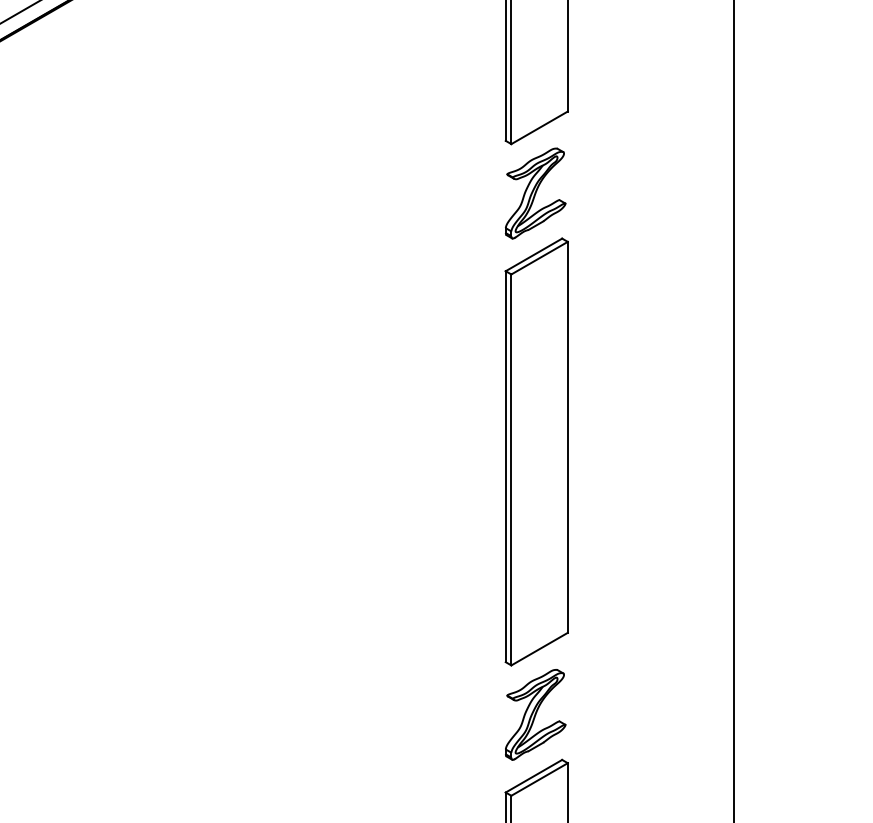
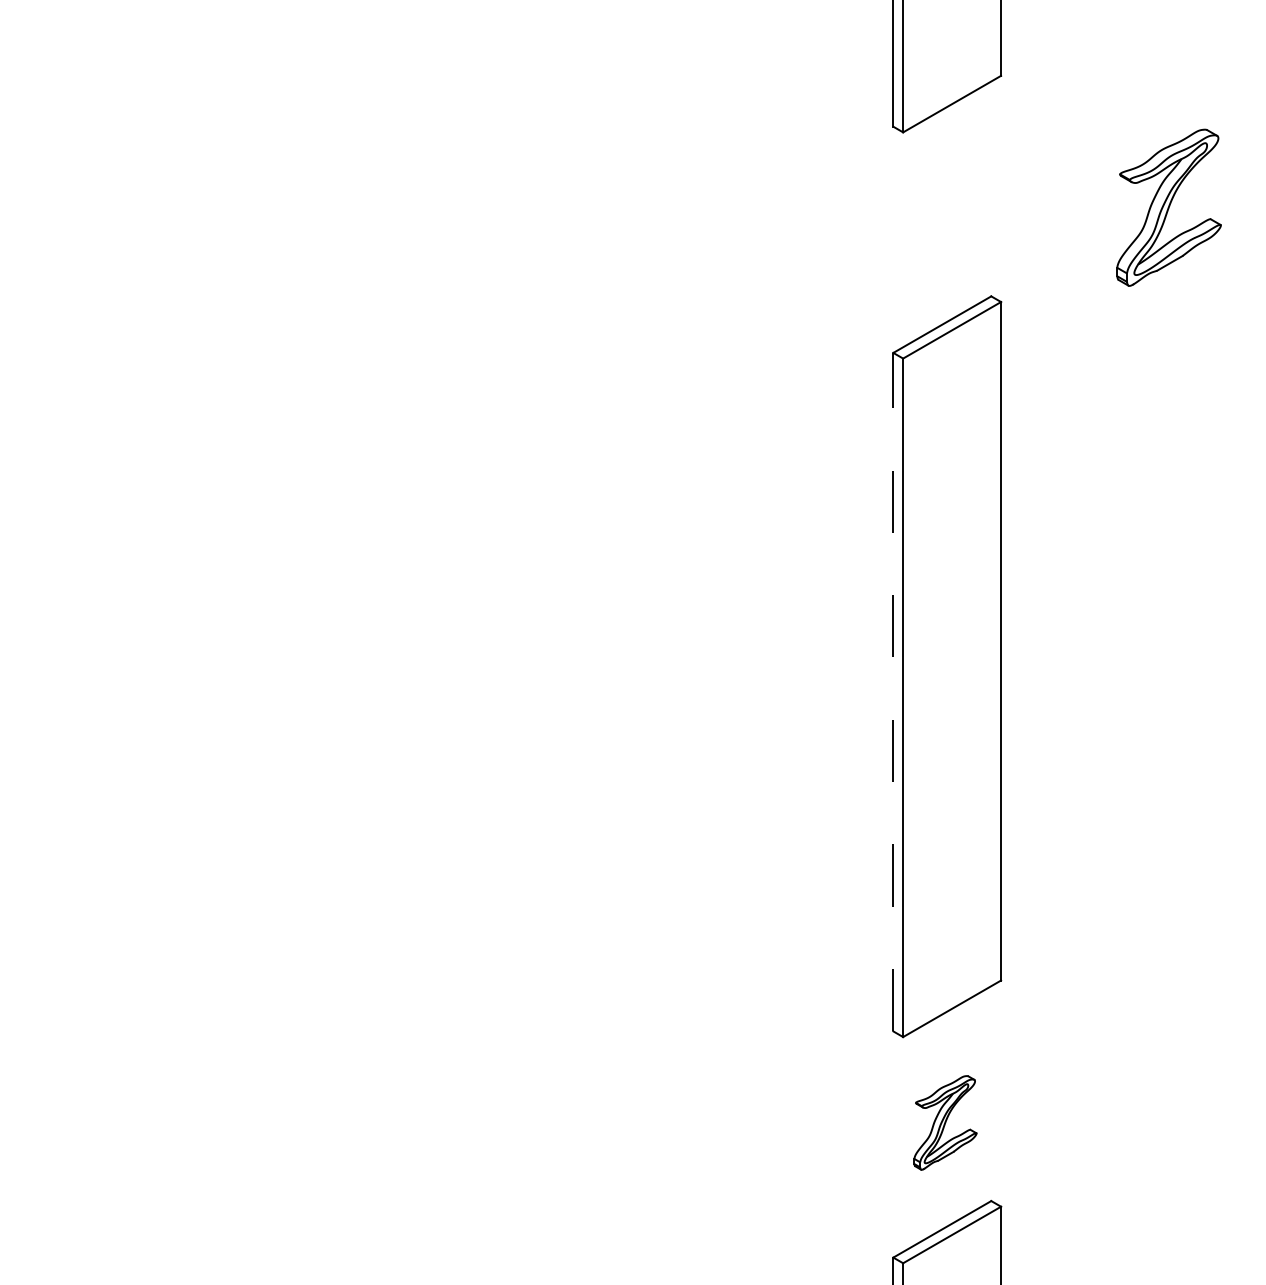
part: (535, 193) -> (1168, 207), moved
line: (505, 466) -> (892, 691), solid -> dashed
part: (535, 714) -> (945, 1122), size x0.6

